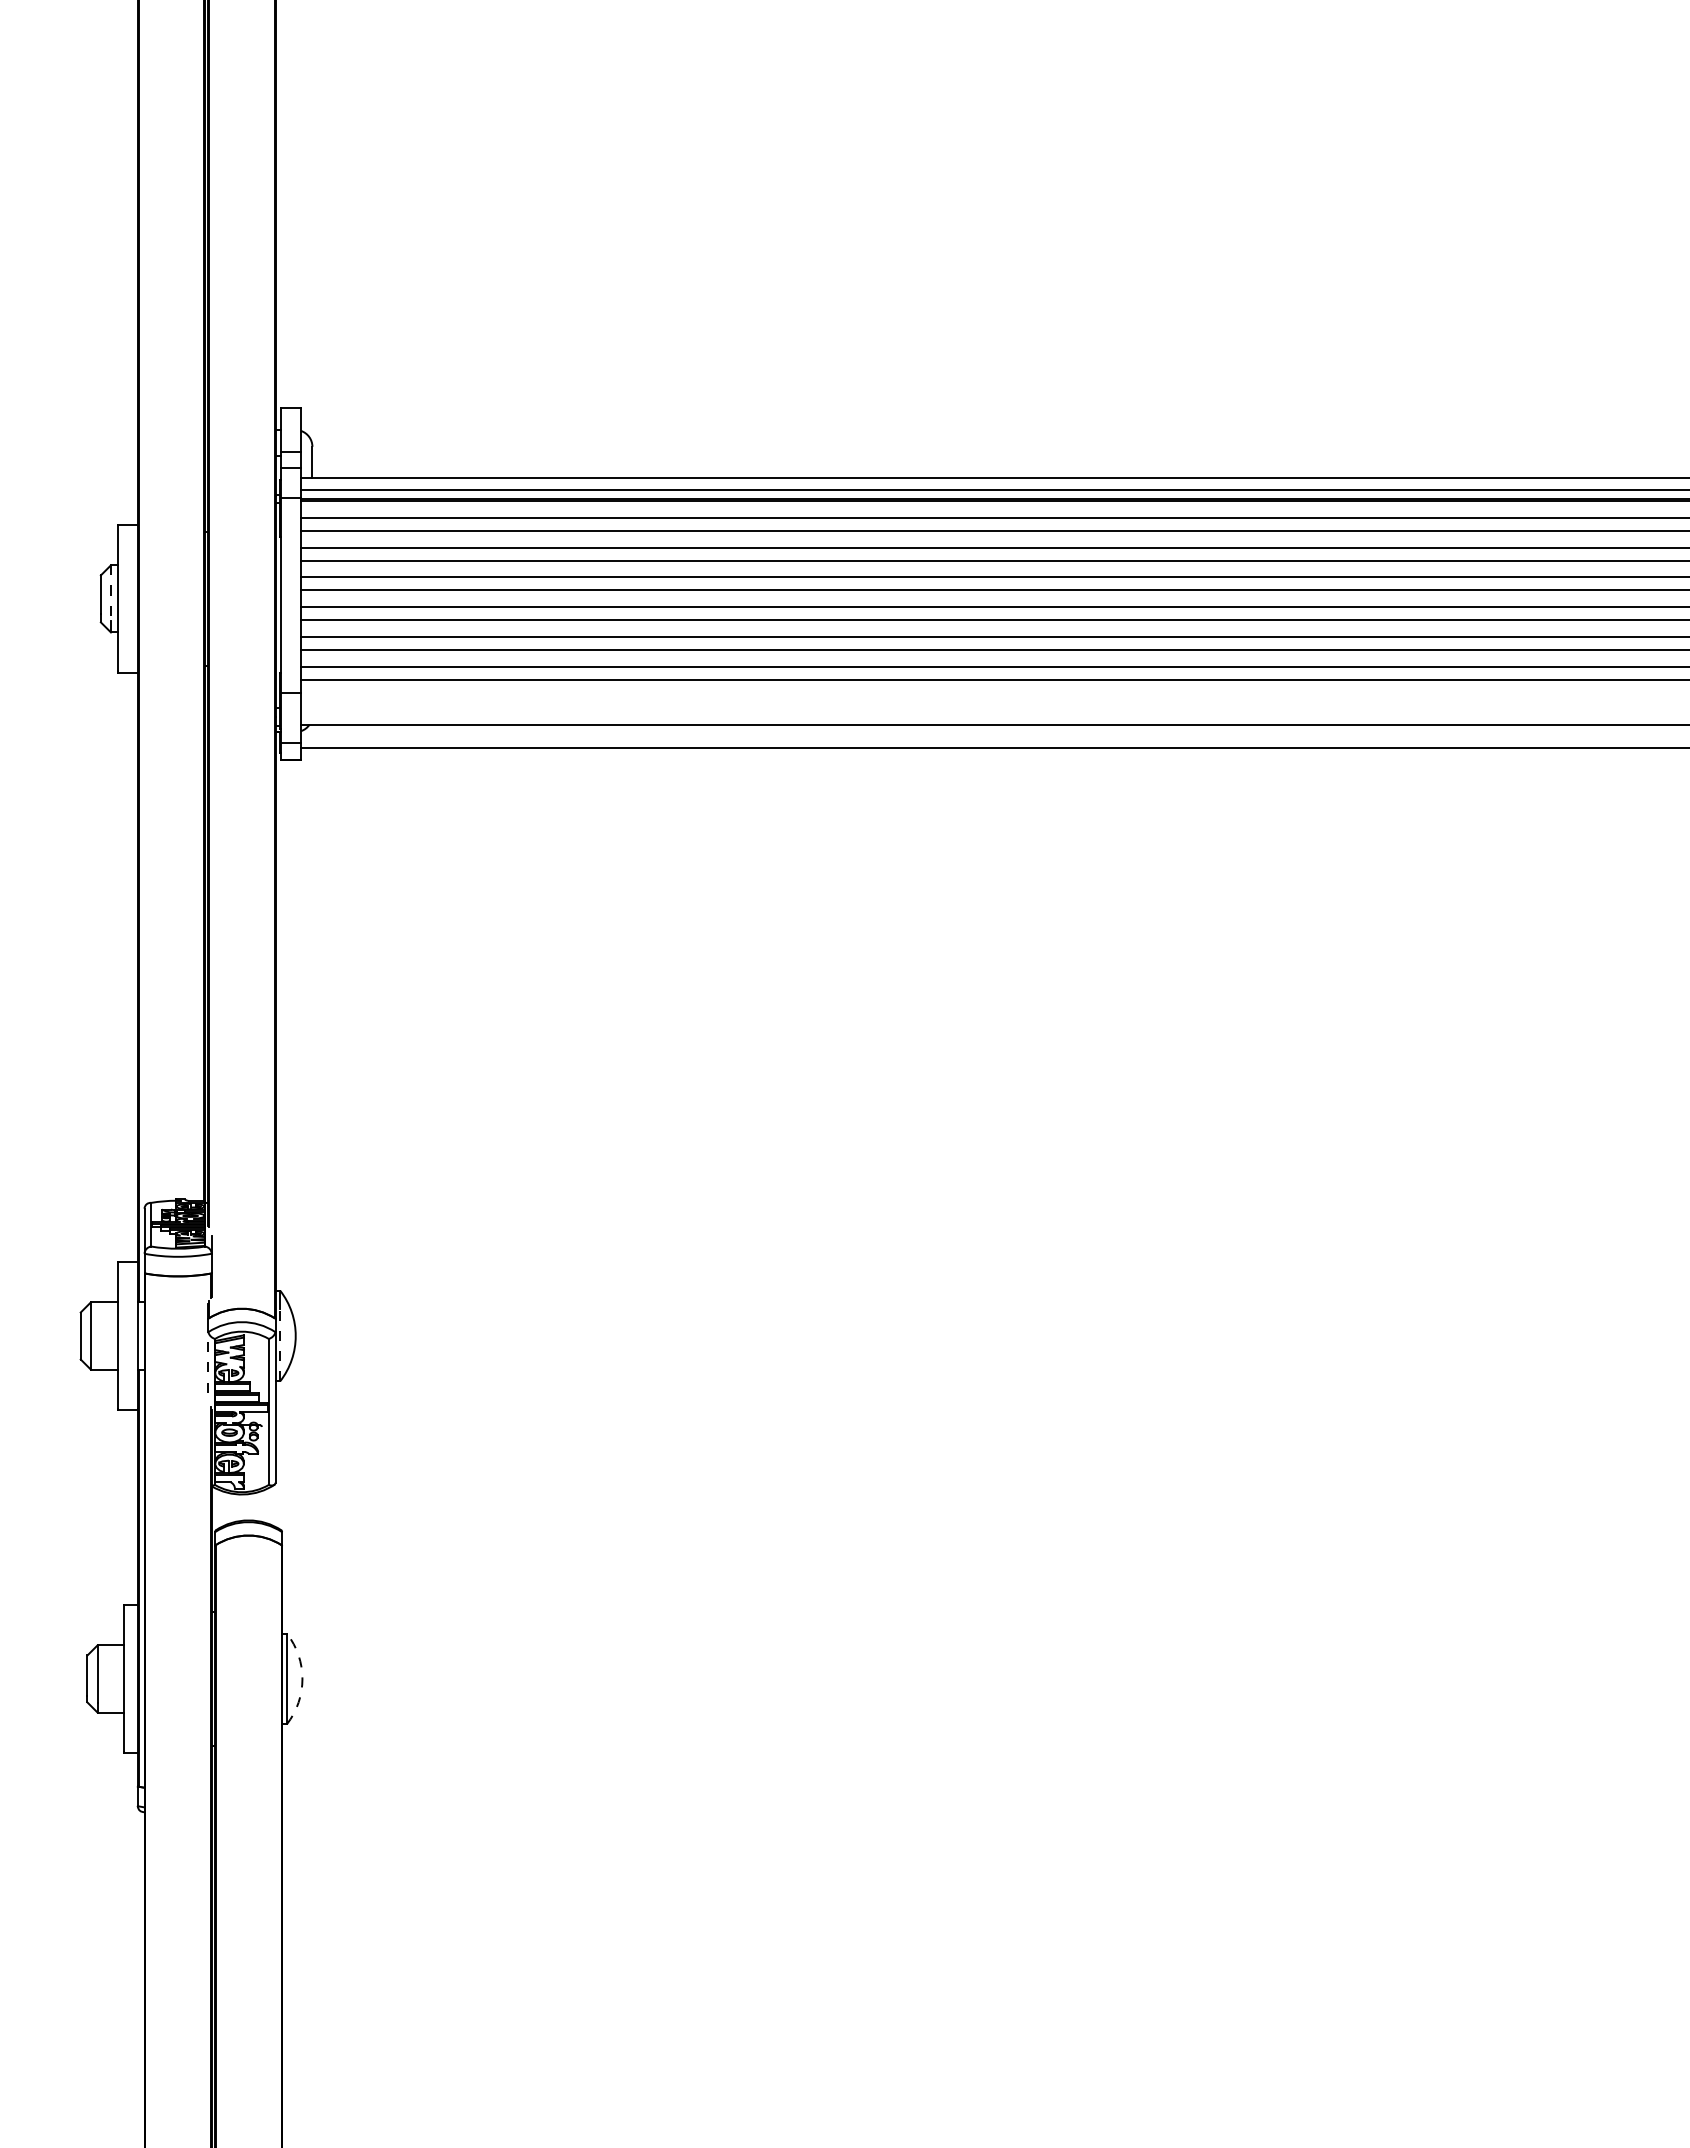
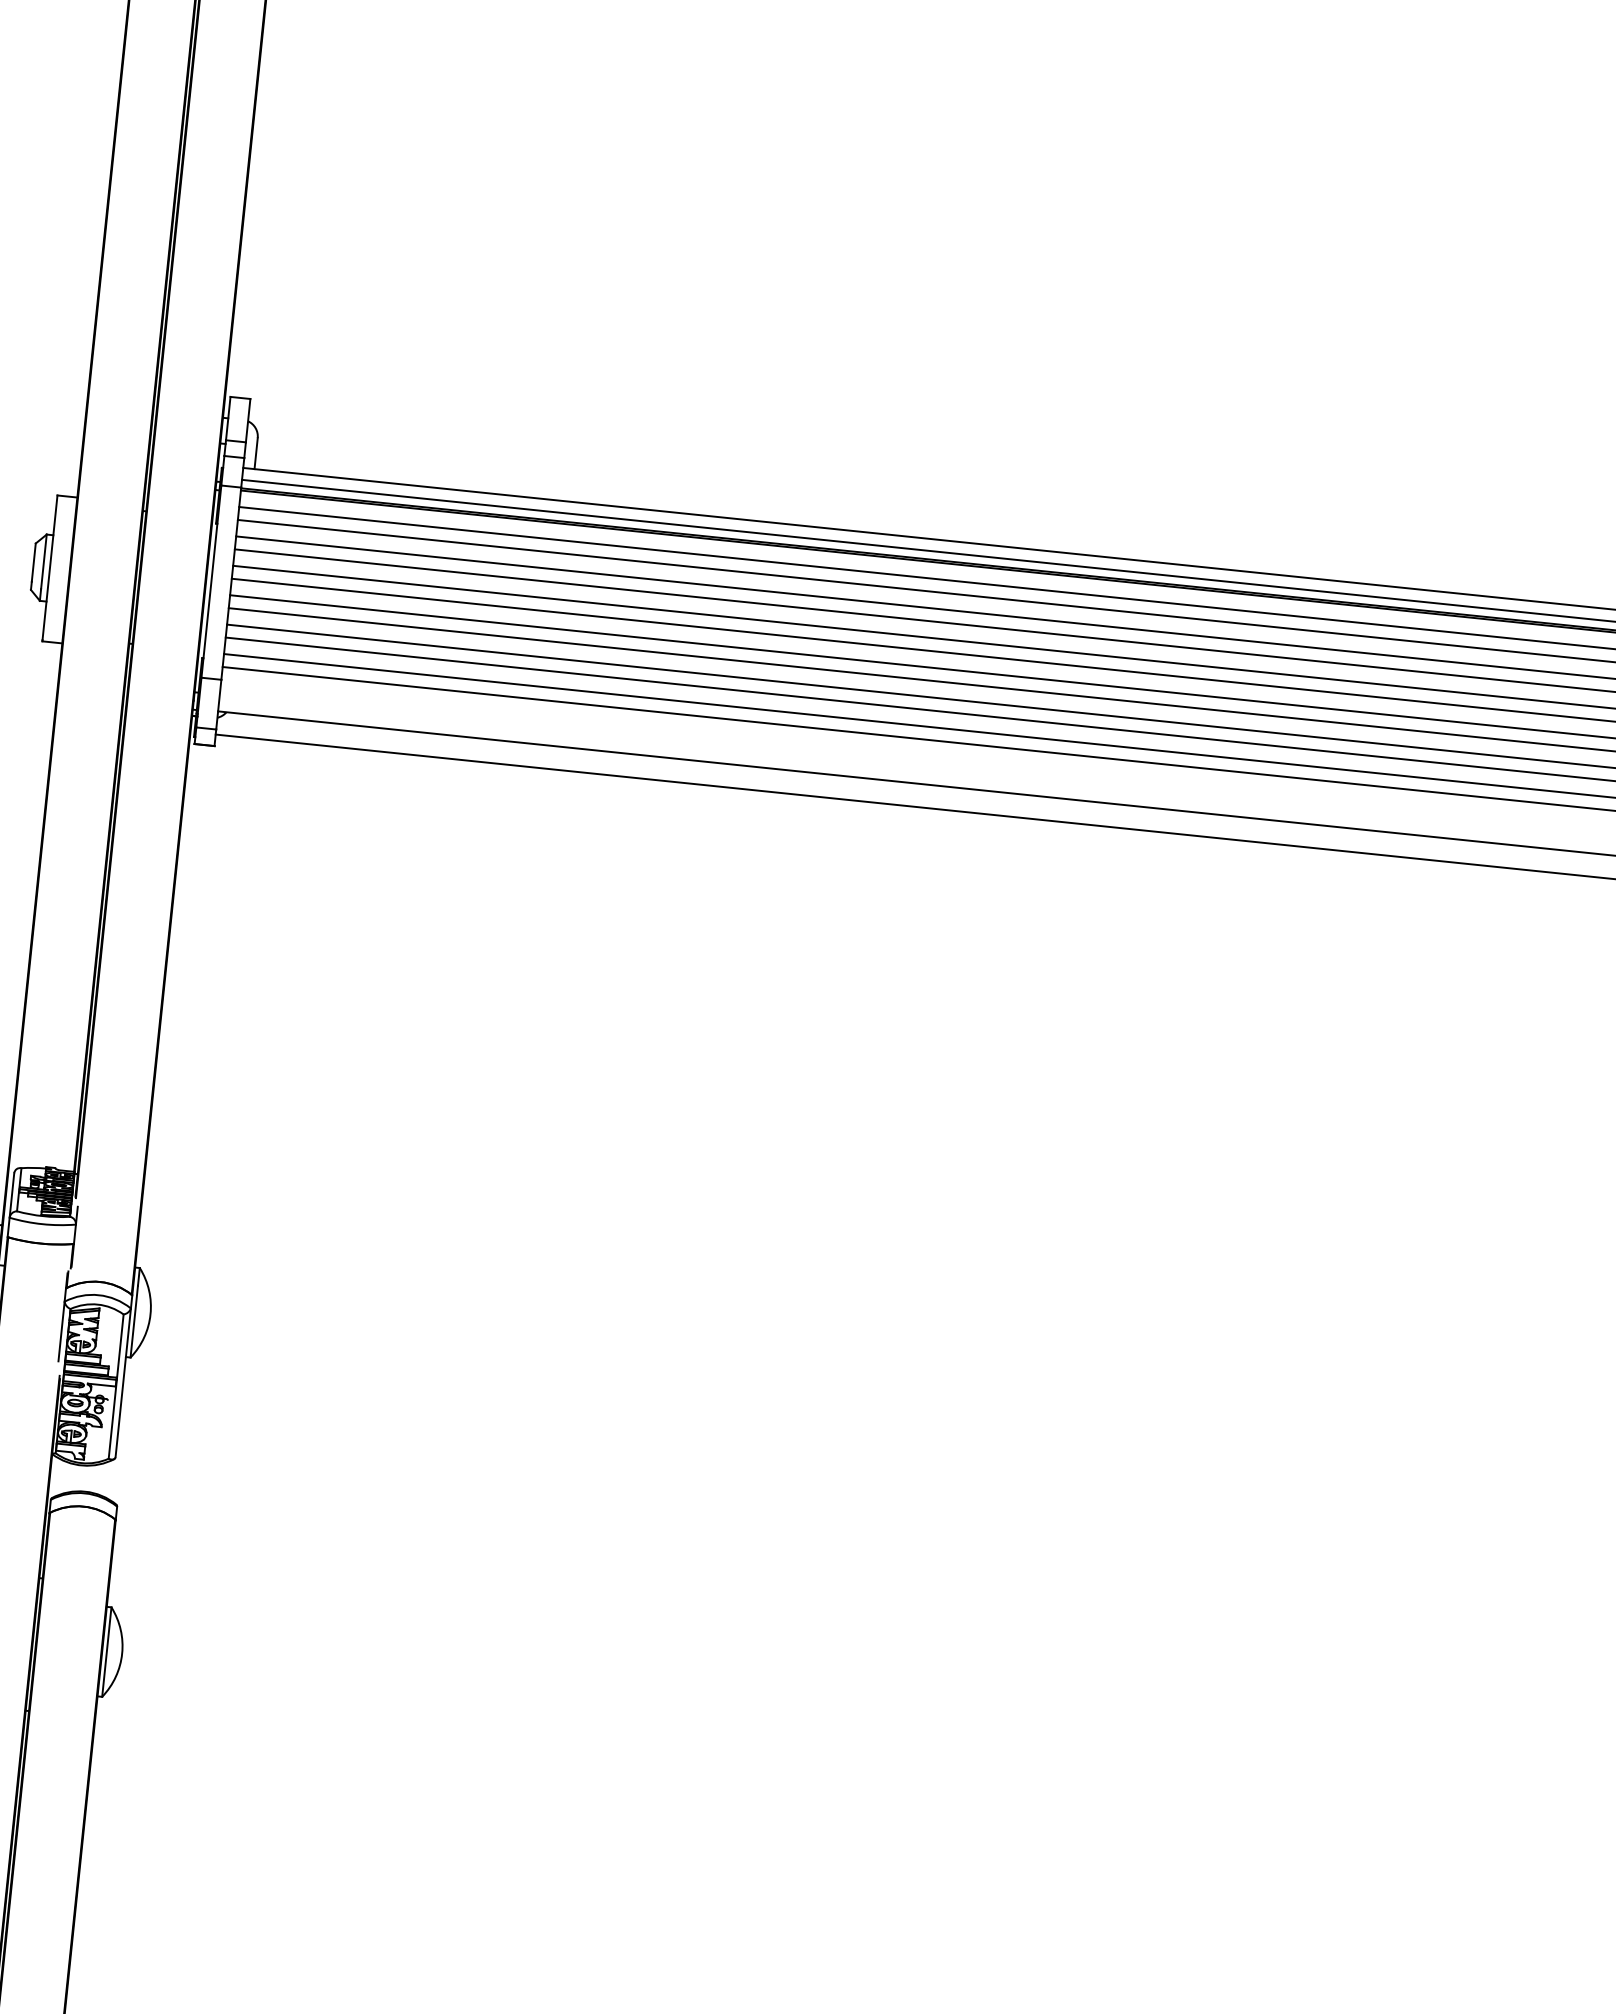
line: (110, 592) -> (43, 561), dashed -> solid
line: (280, 1344) -> (134, 1321), dashed -> solid
line: (208, 1361) -> (61, 1330), dashed -> solid
arc: (302, 1678) -> (122, 1653), dashed -> solid

